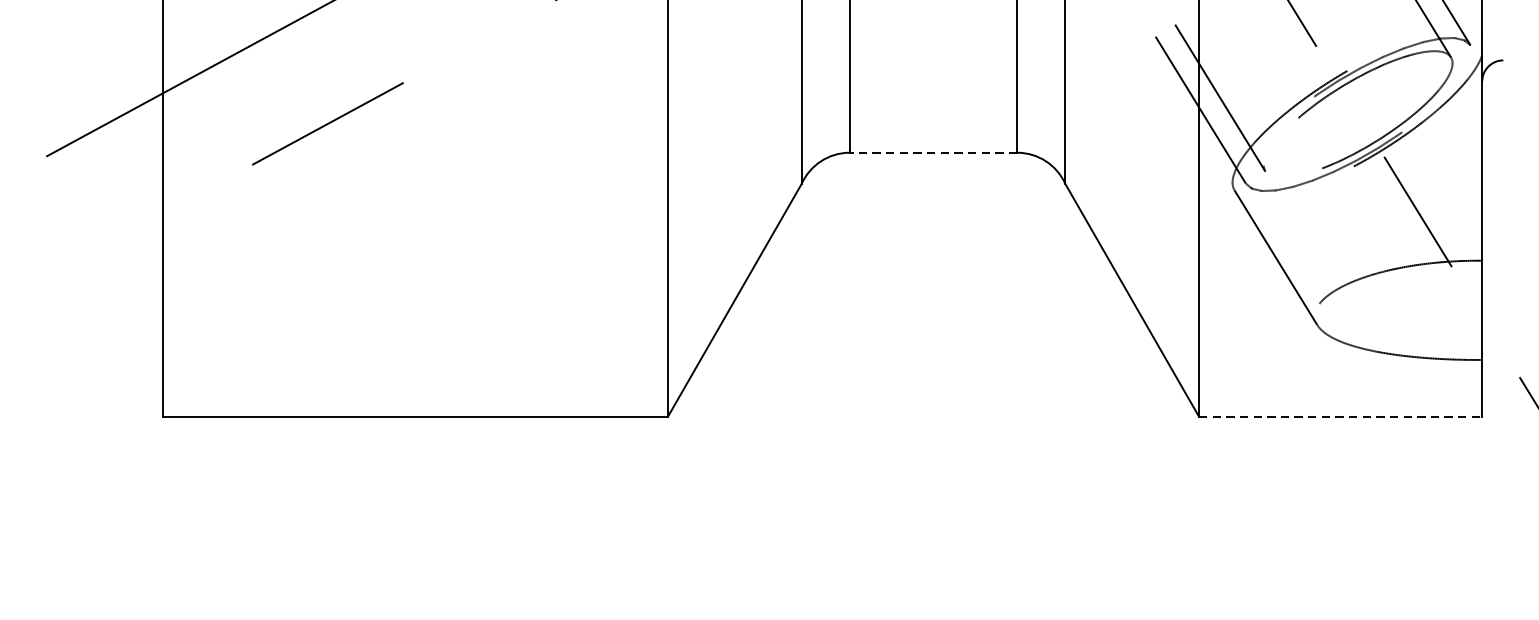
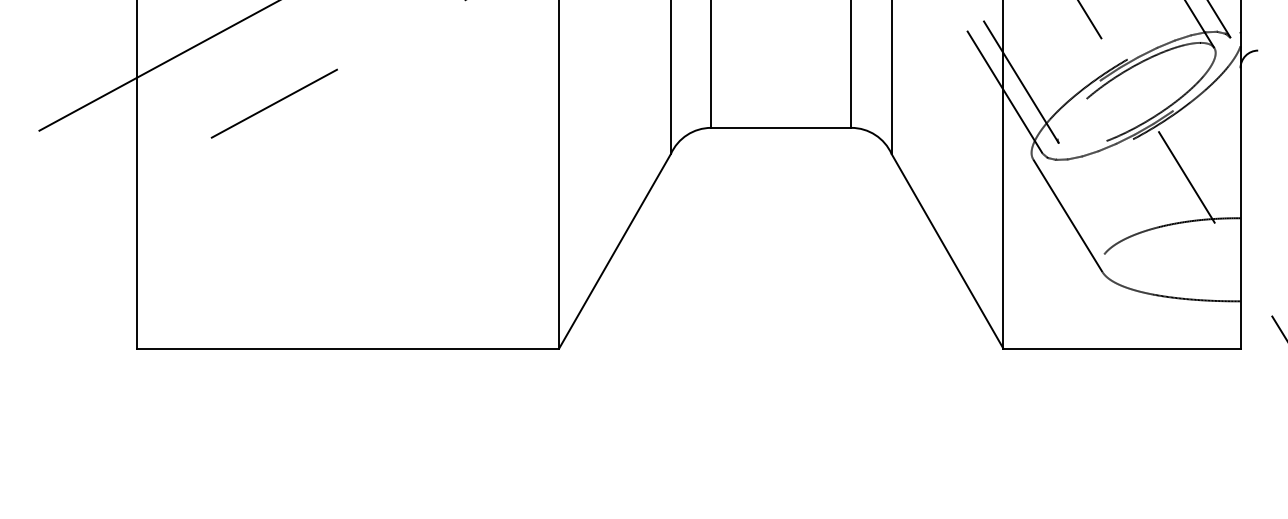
line: (932, 152) -> (780, 127), dashed -> solid
line: (1340, 416) -> (1121, 348), dashed -> solid

